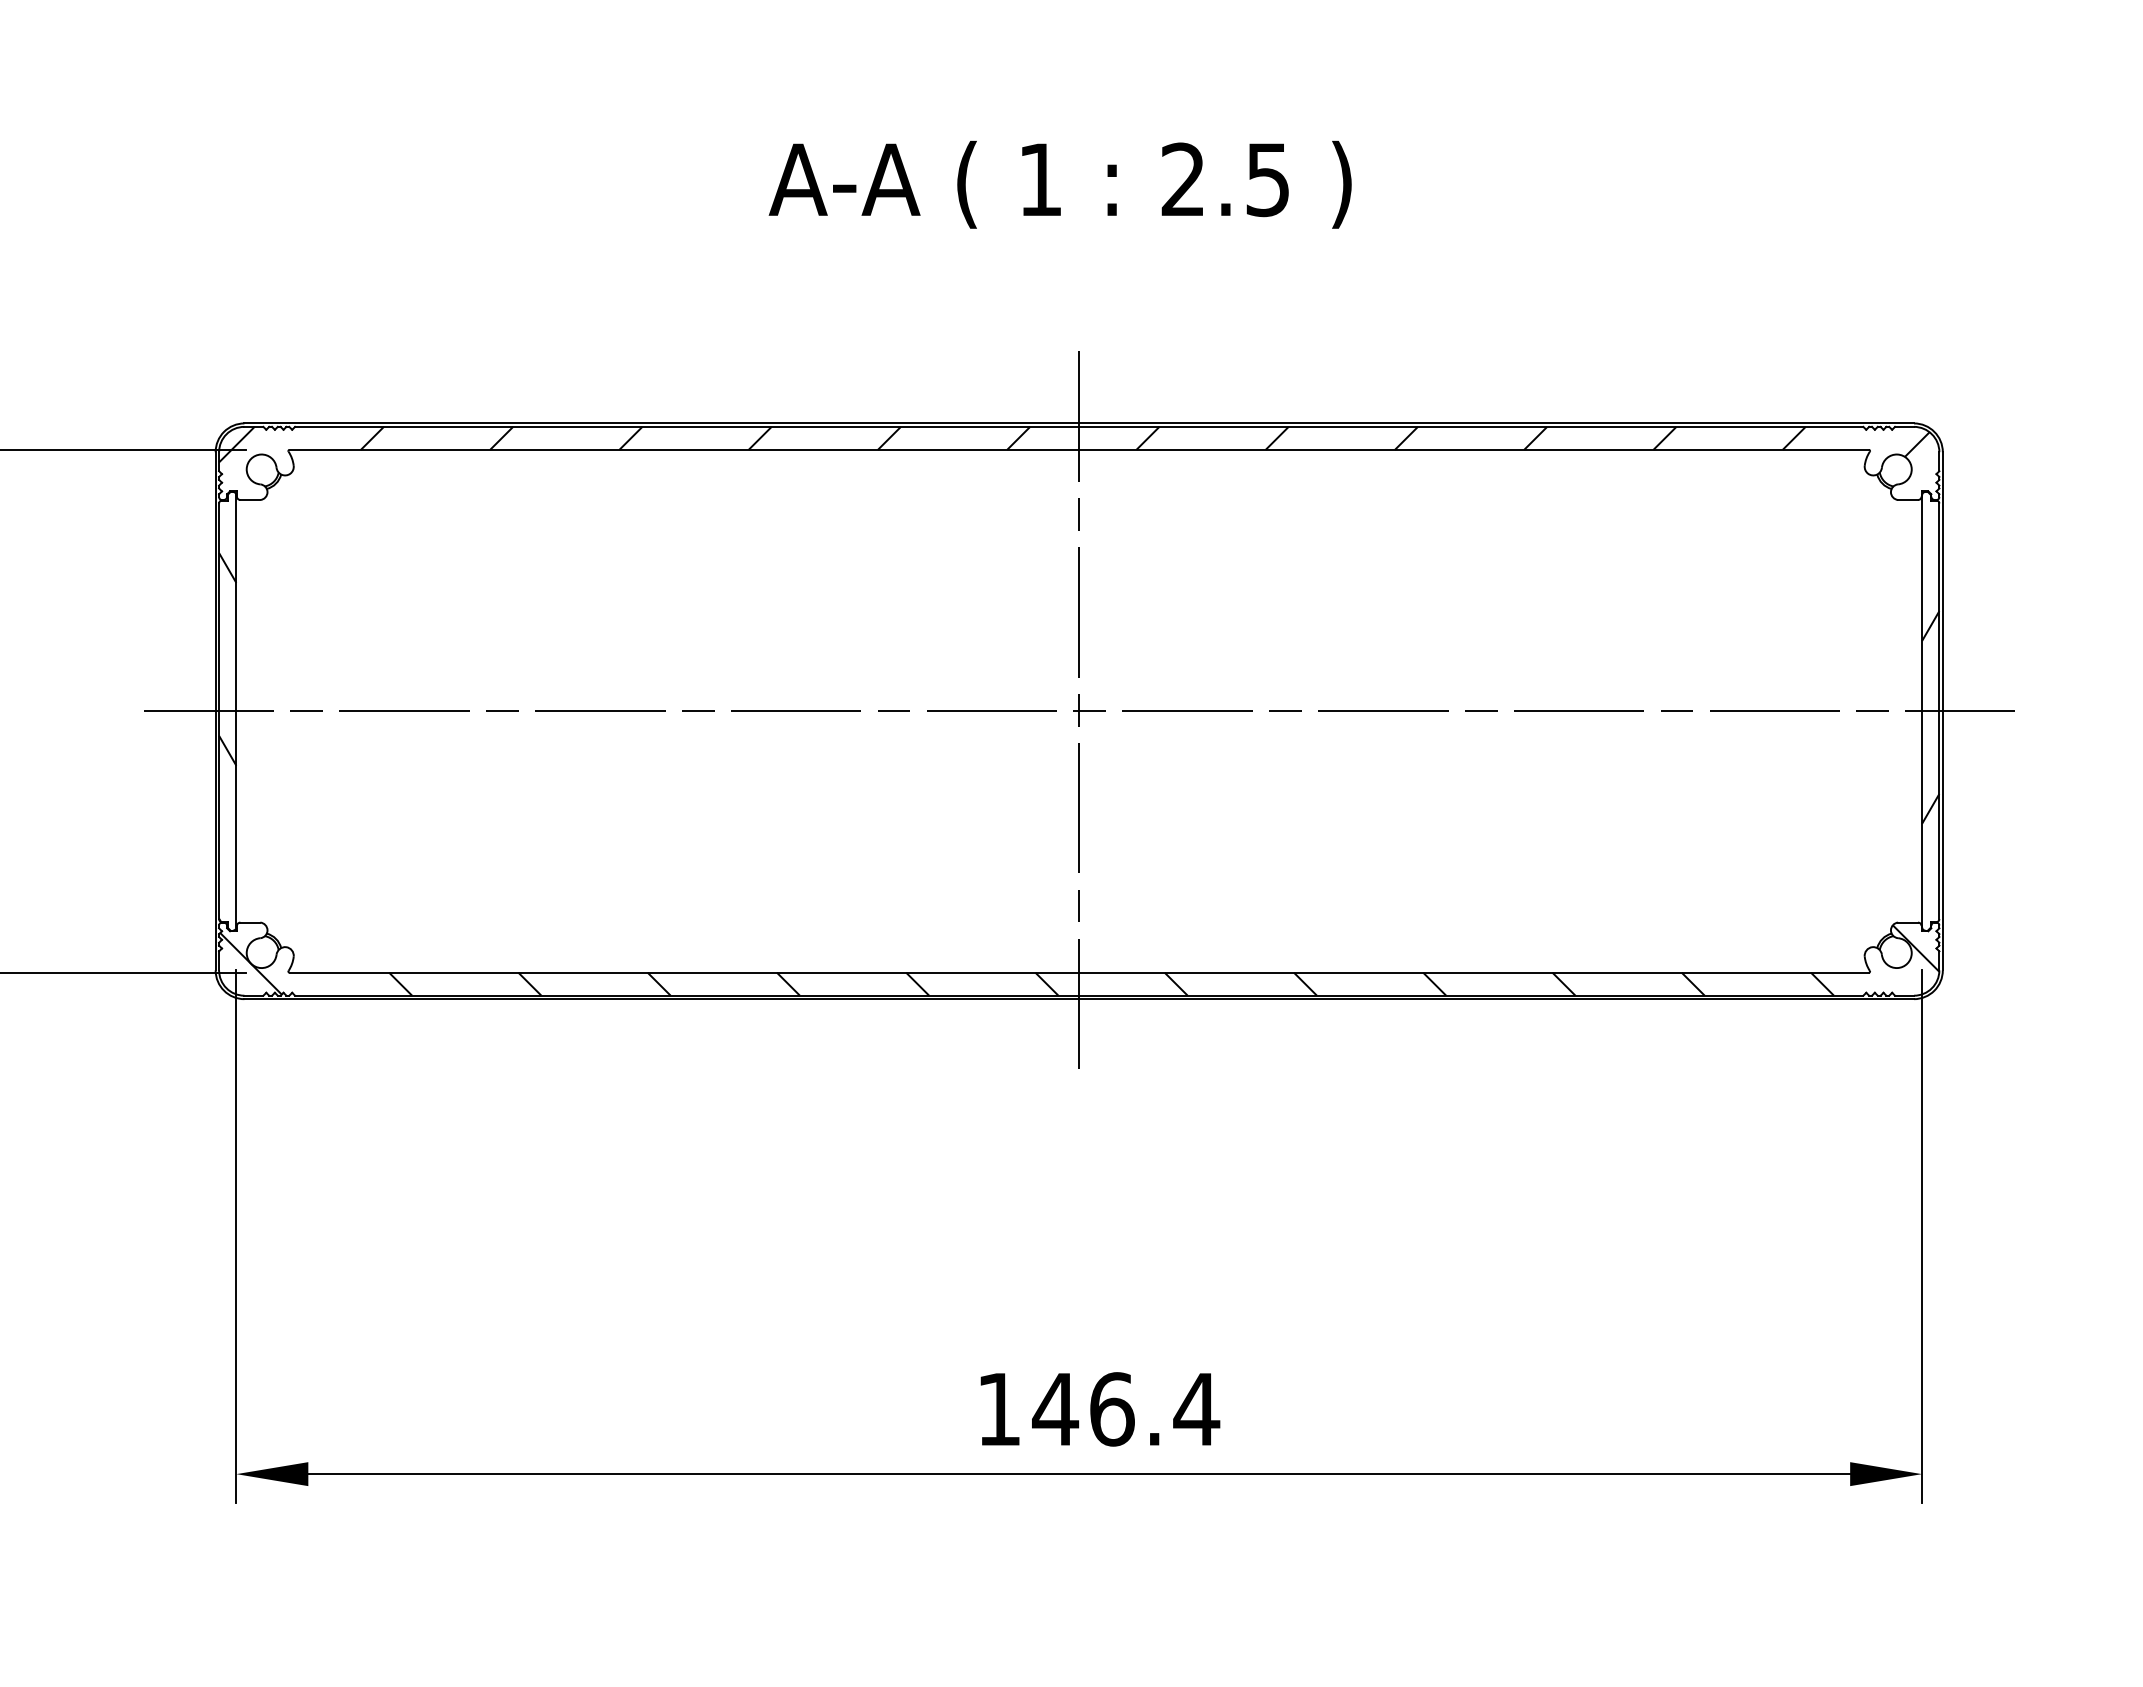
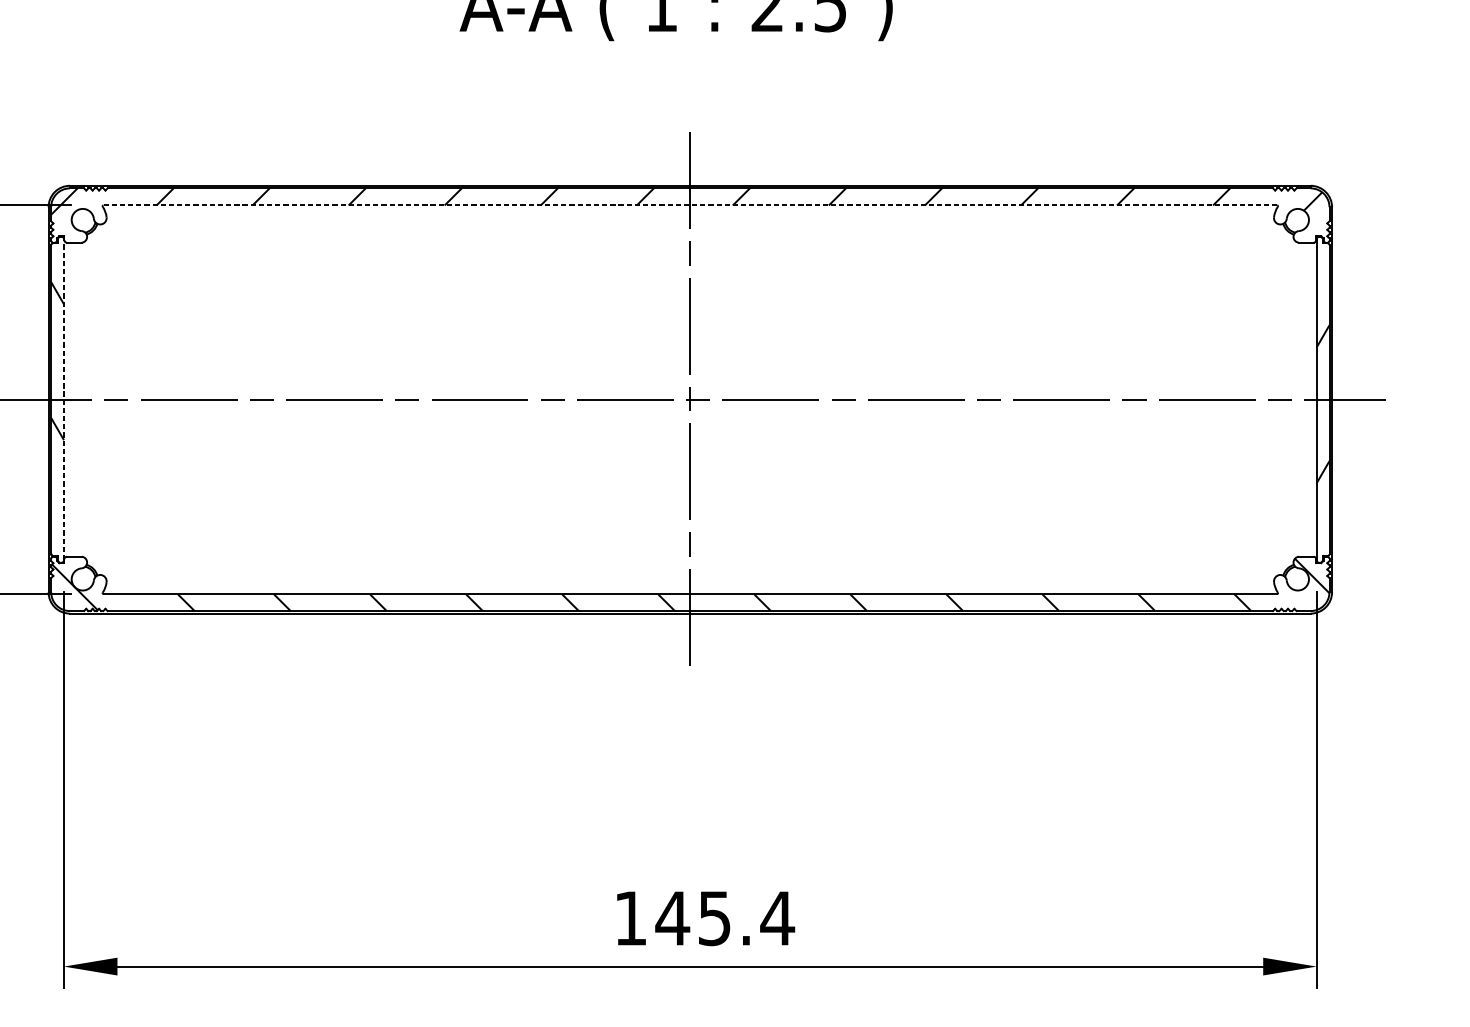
line: (1079, 449) -> (690, 205), solid -> dashed
line: (236, 711) -> (64, 399), solid -> dashed
text: (1112, 1409) -> (715, 918), 146.4 -> 145.4

